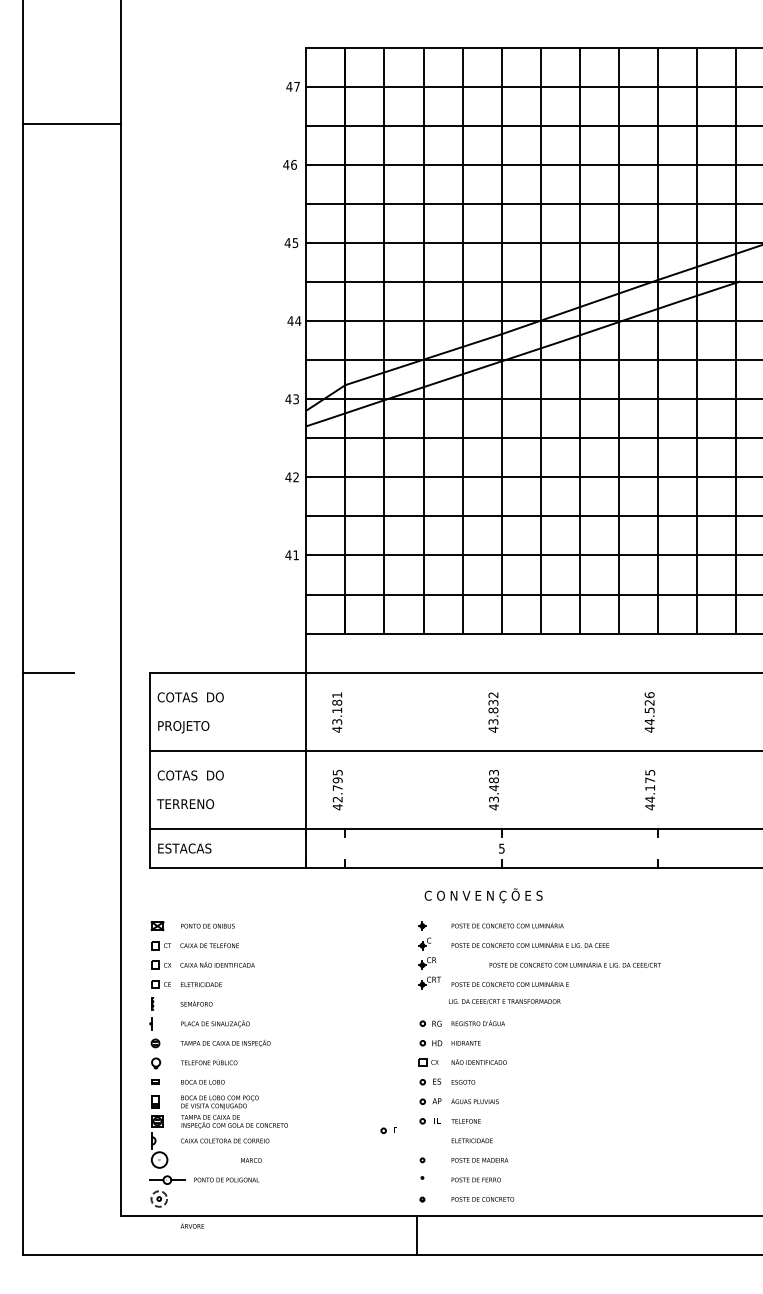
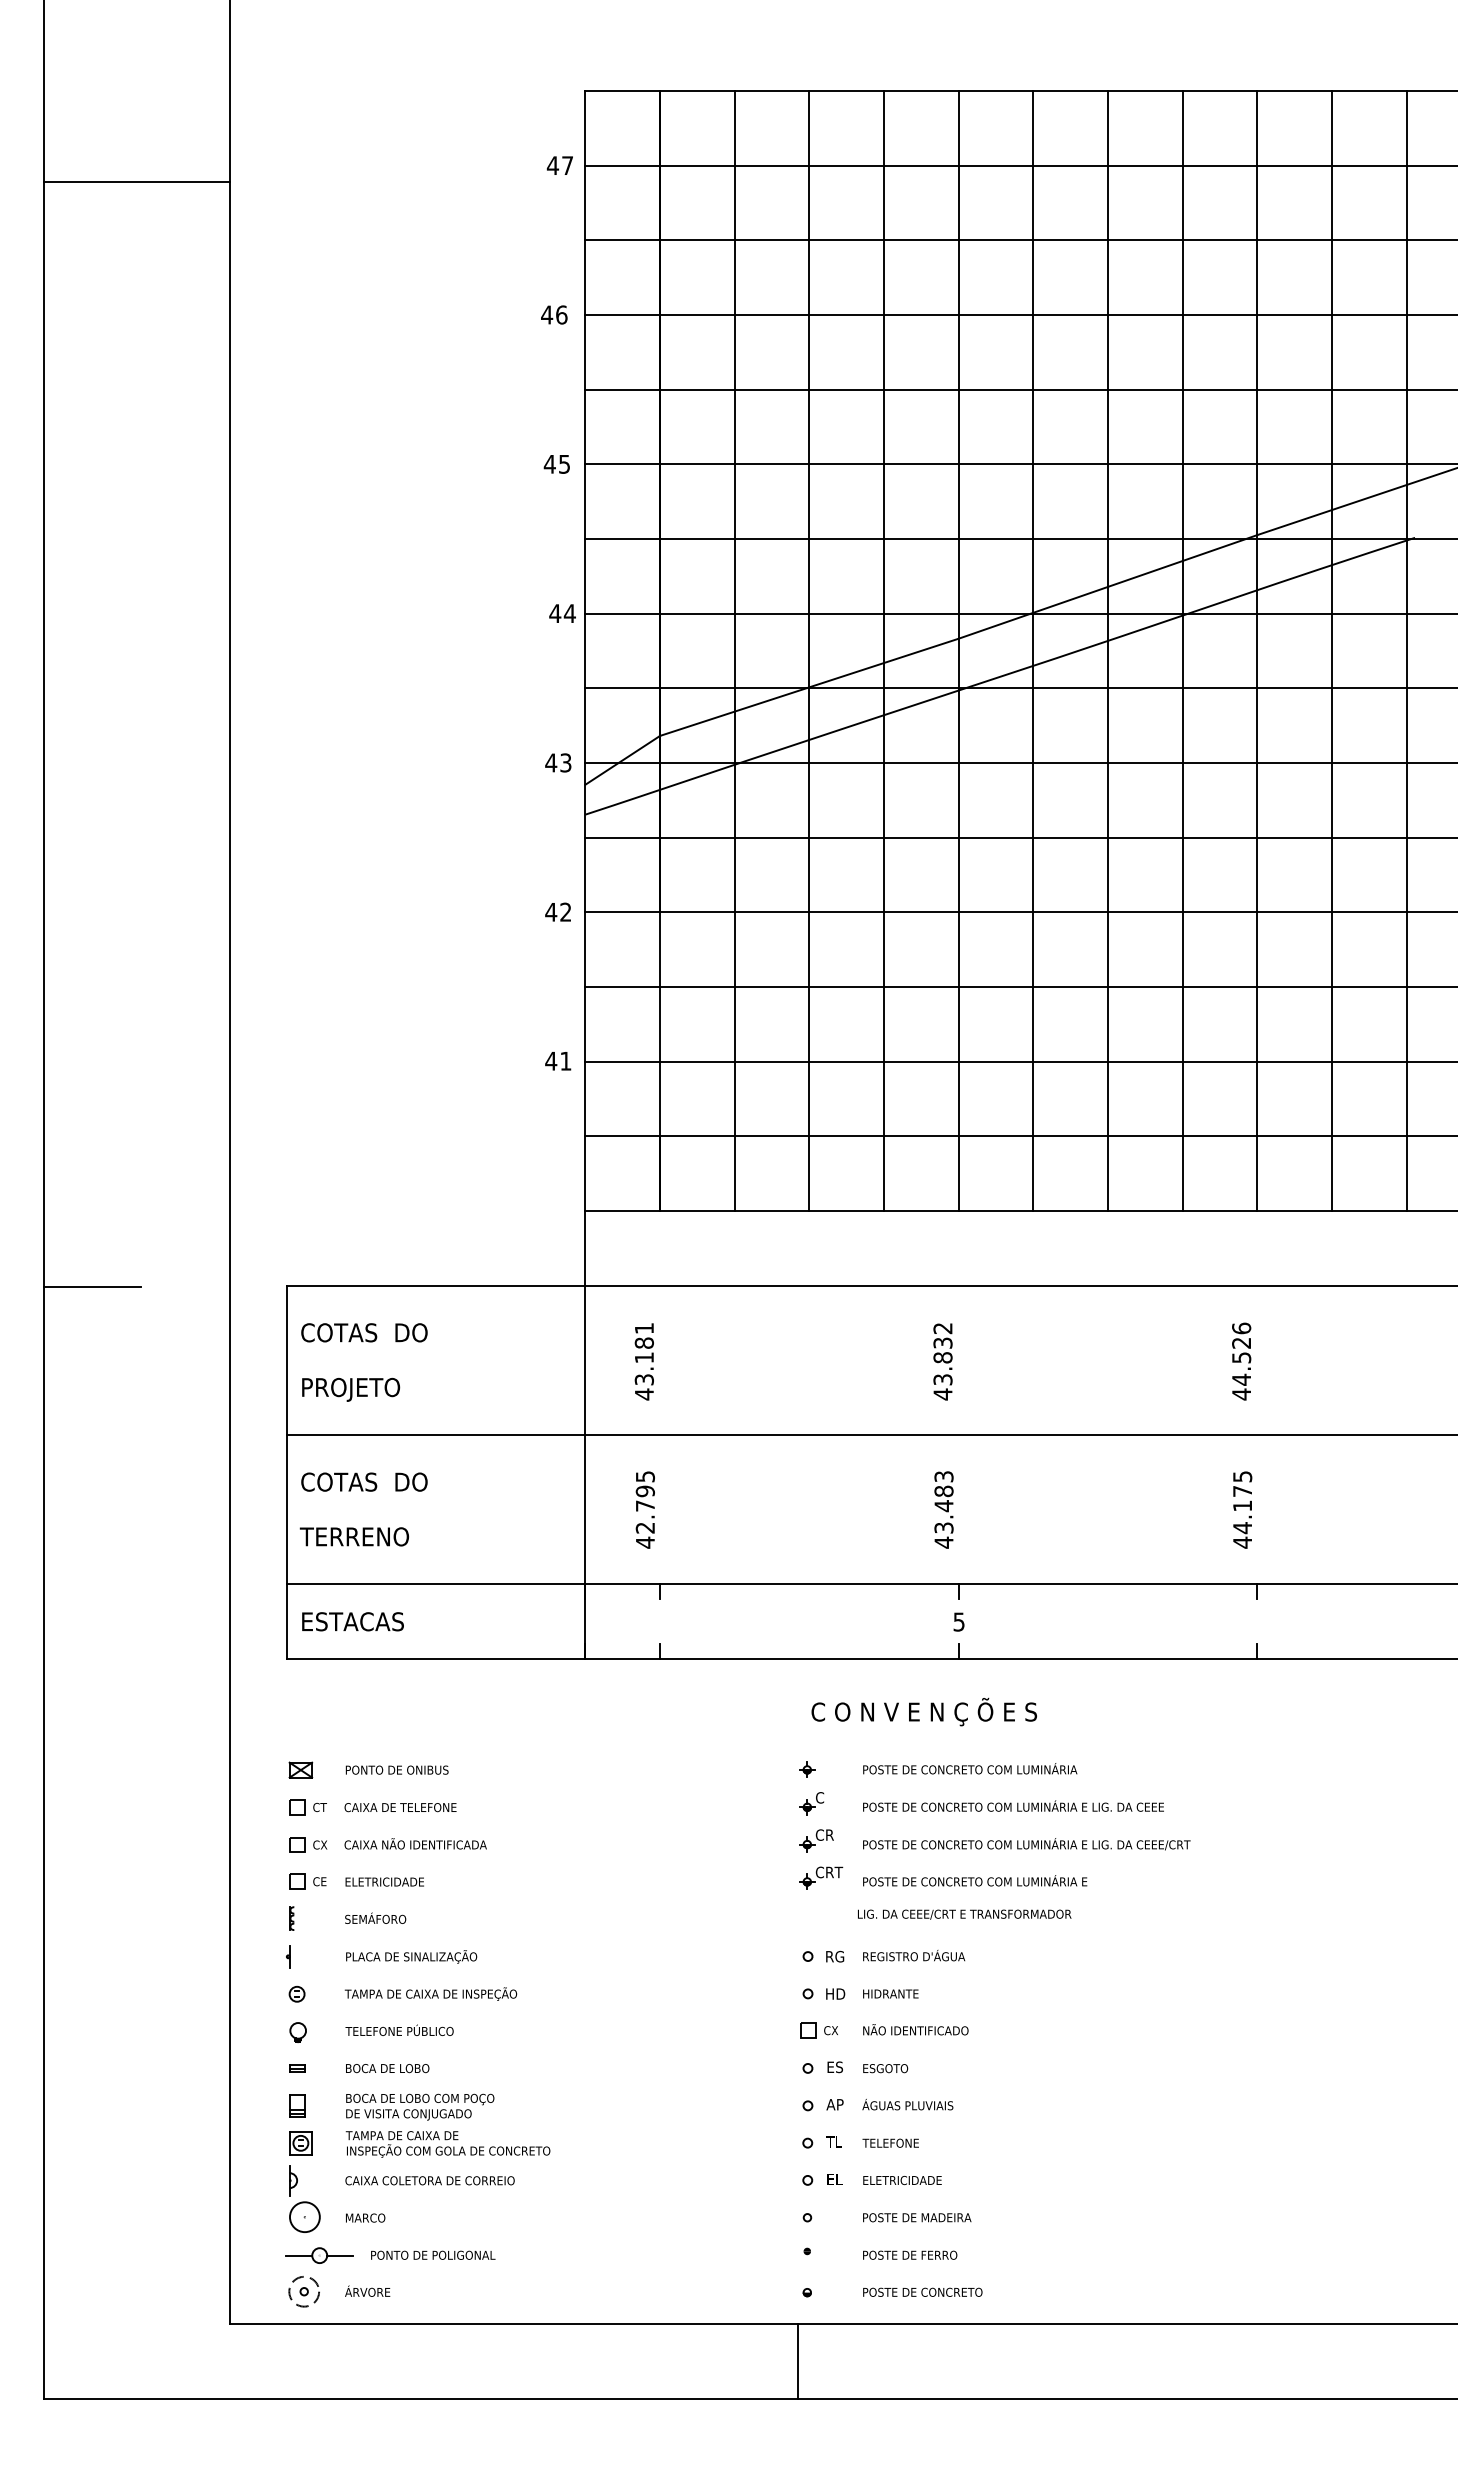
line: (71, 124) -> (136, 182), moved
text: (574, 964) -> (1025, 1843), moved
part: (388, 1130) -> (816, 2179), moved
text: (251, 1160) -> (365, 2218), moved
text: (192, 1225) -> (367, 2290), moved

